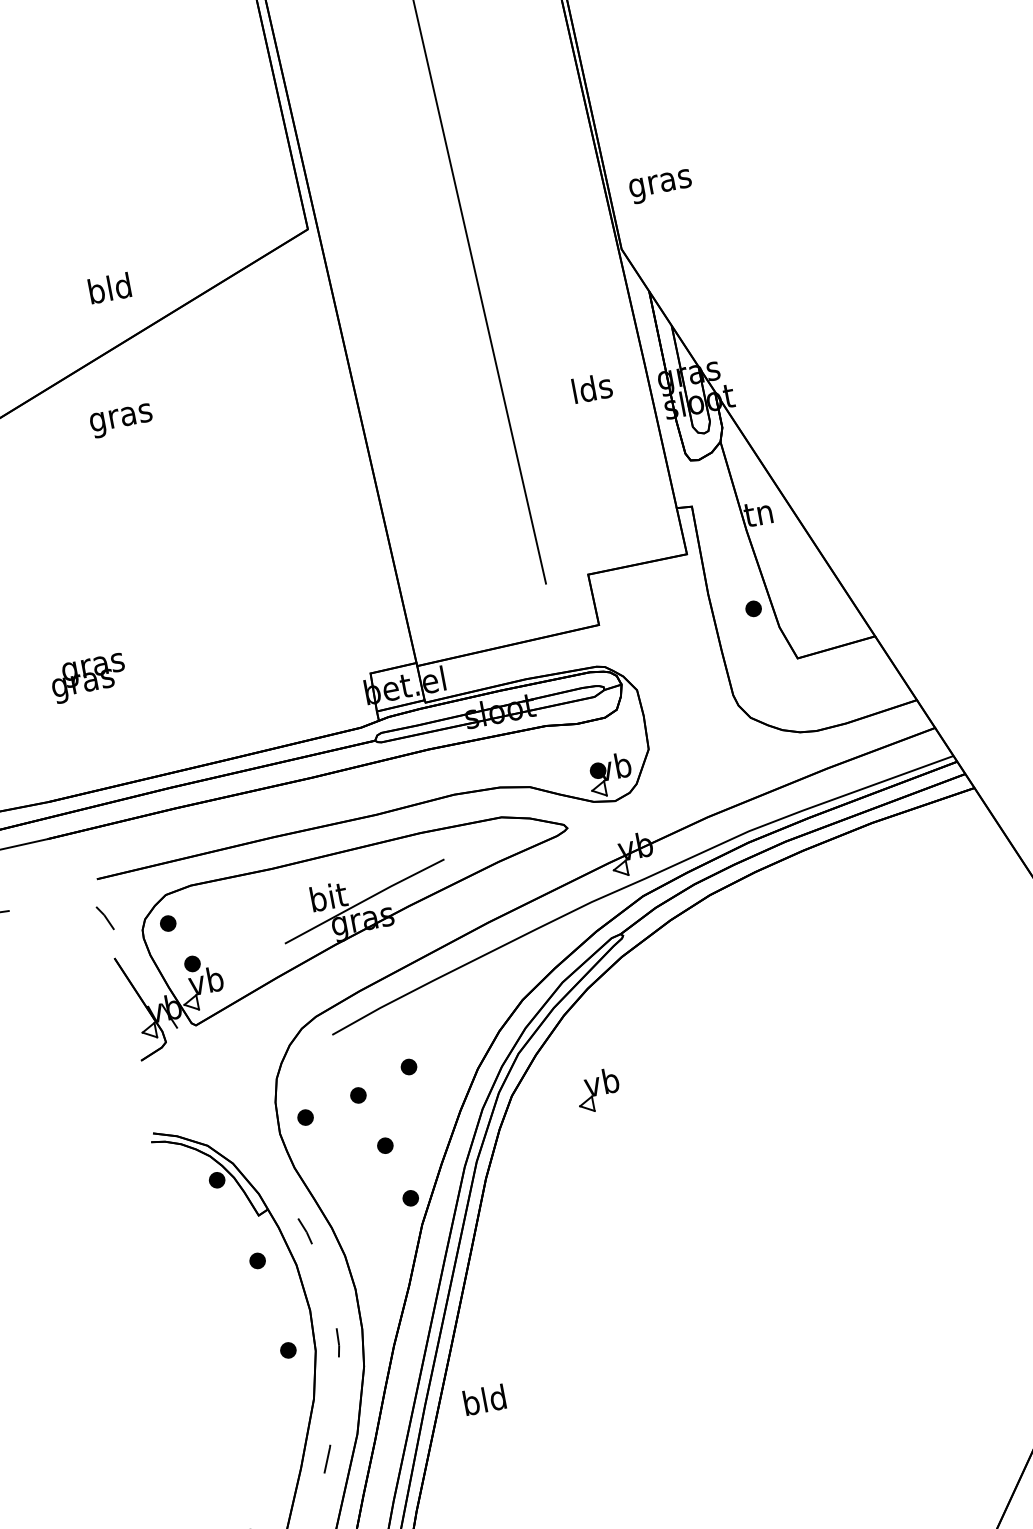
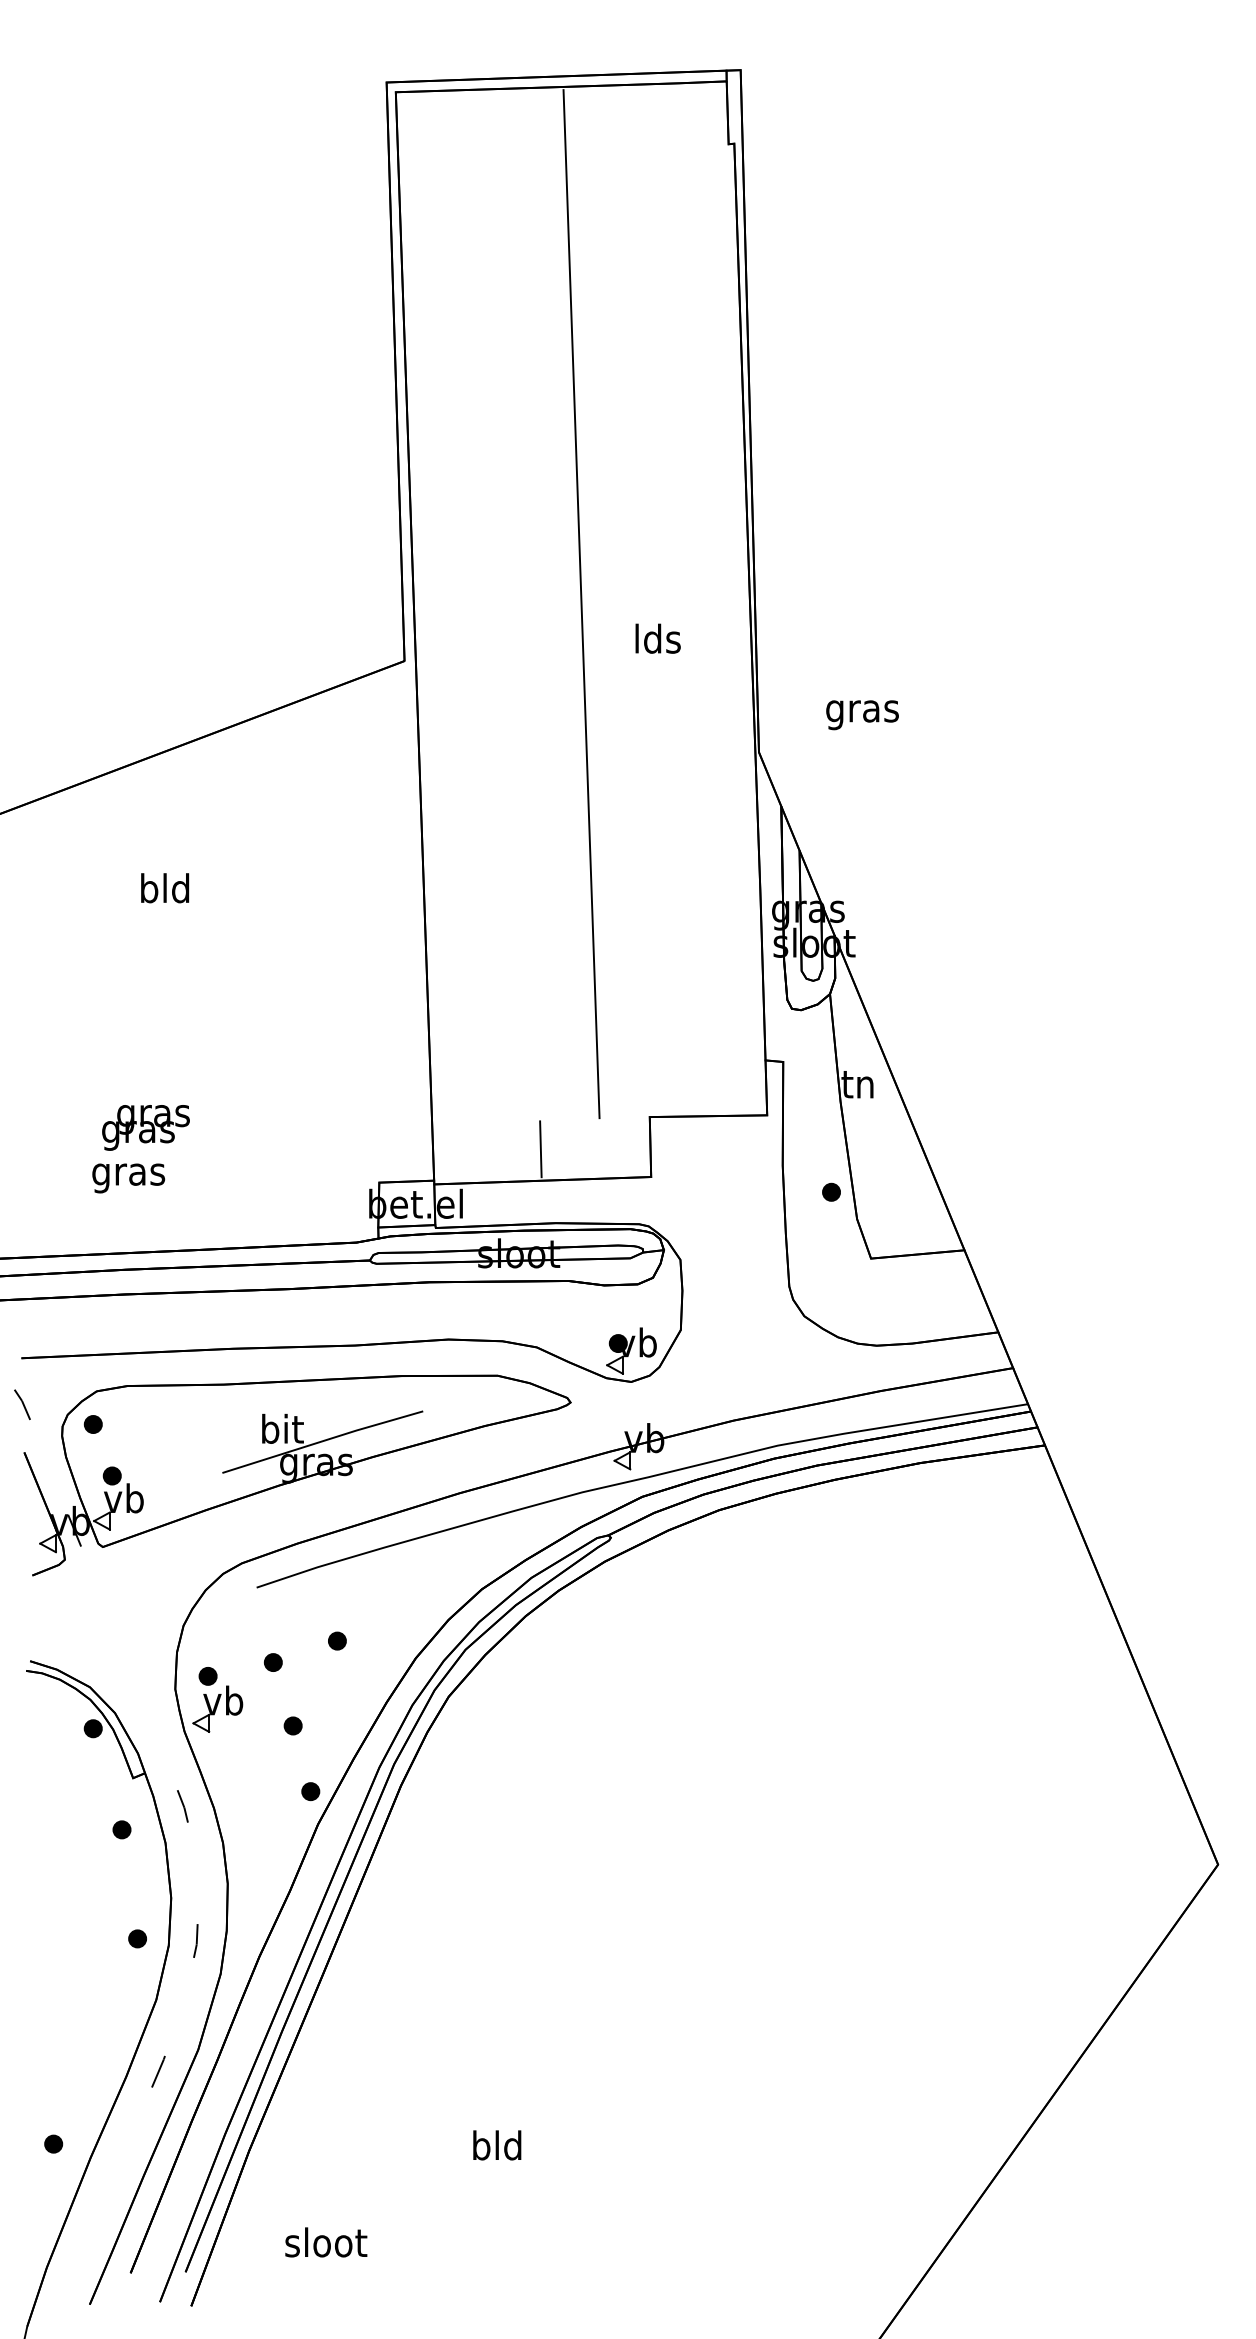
text: (660, 186) -> (862, 715), moved
text: (110, 288) -> (165, 888), moved
text: (591, 388) -> (657, 638), moved
text: (121, 420) -> (128, 1178), moved
line: (501, 619) -> (540, 1149), added
text: (88, 678) -> (145, 1127), moved
part: (597, 1089) -> (217, 1708), moved
text: (484, 1400) -> (497, 2145), moved

